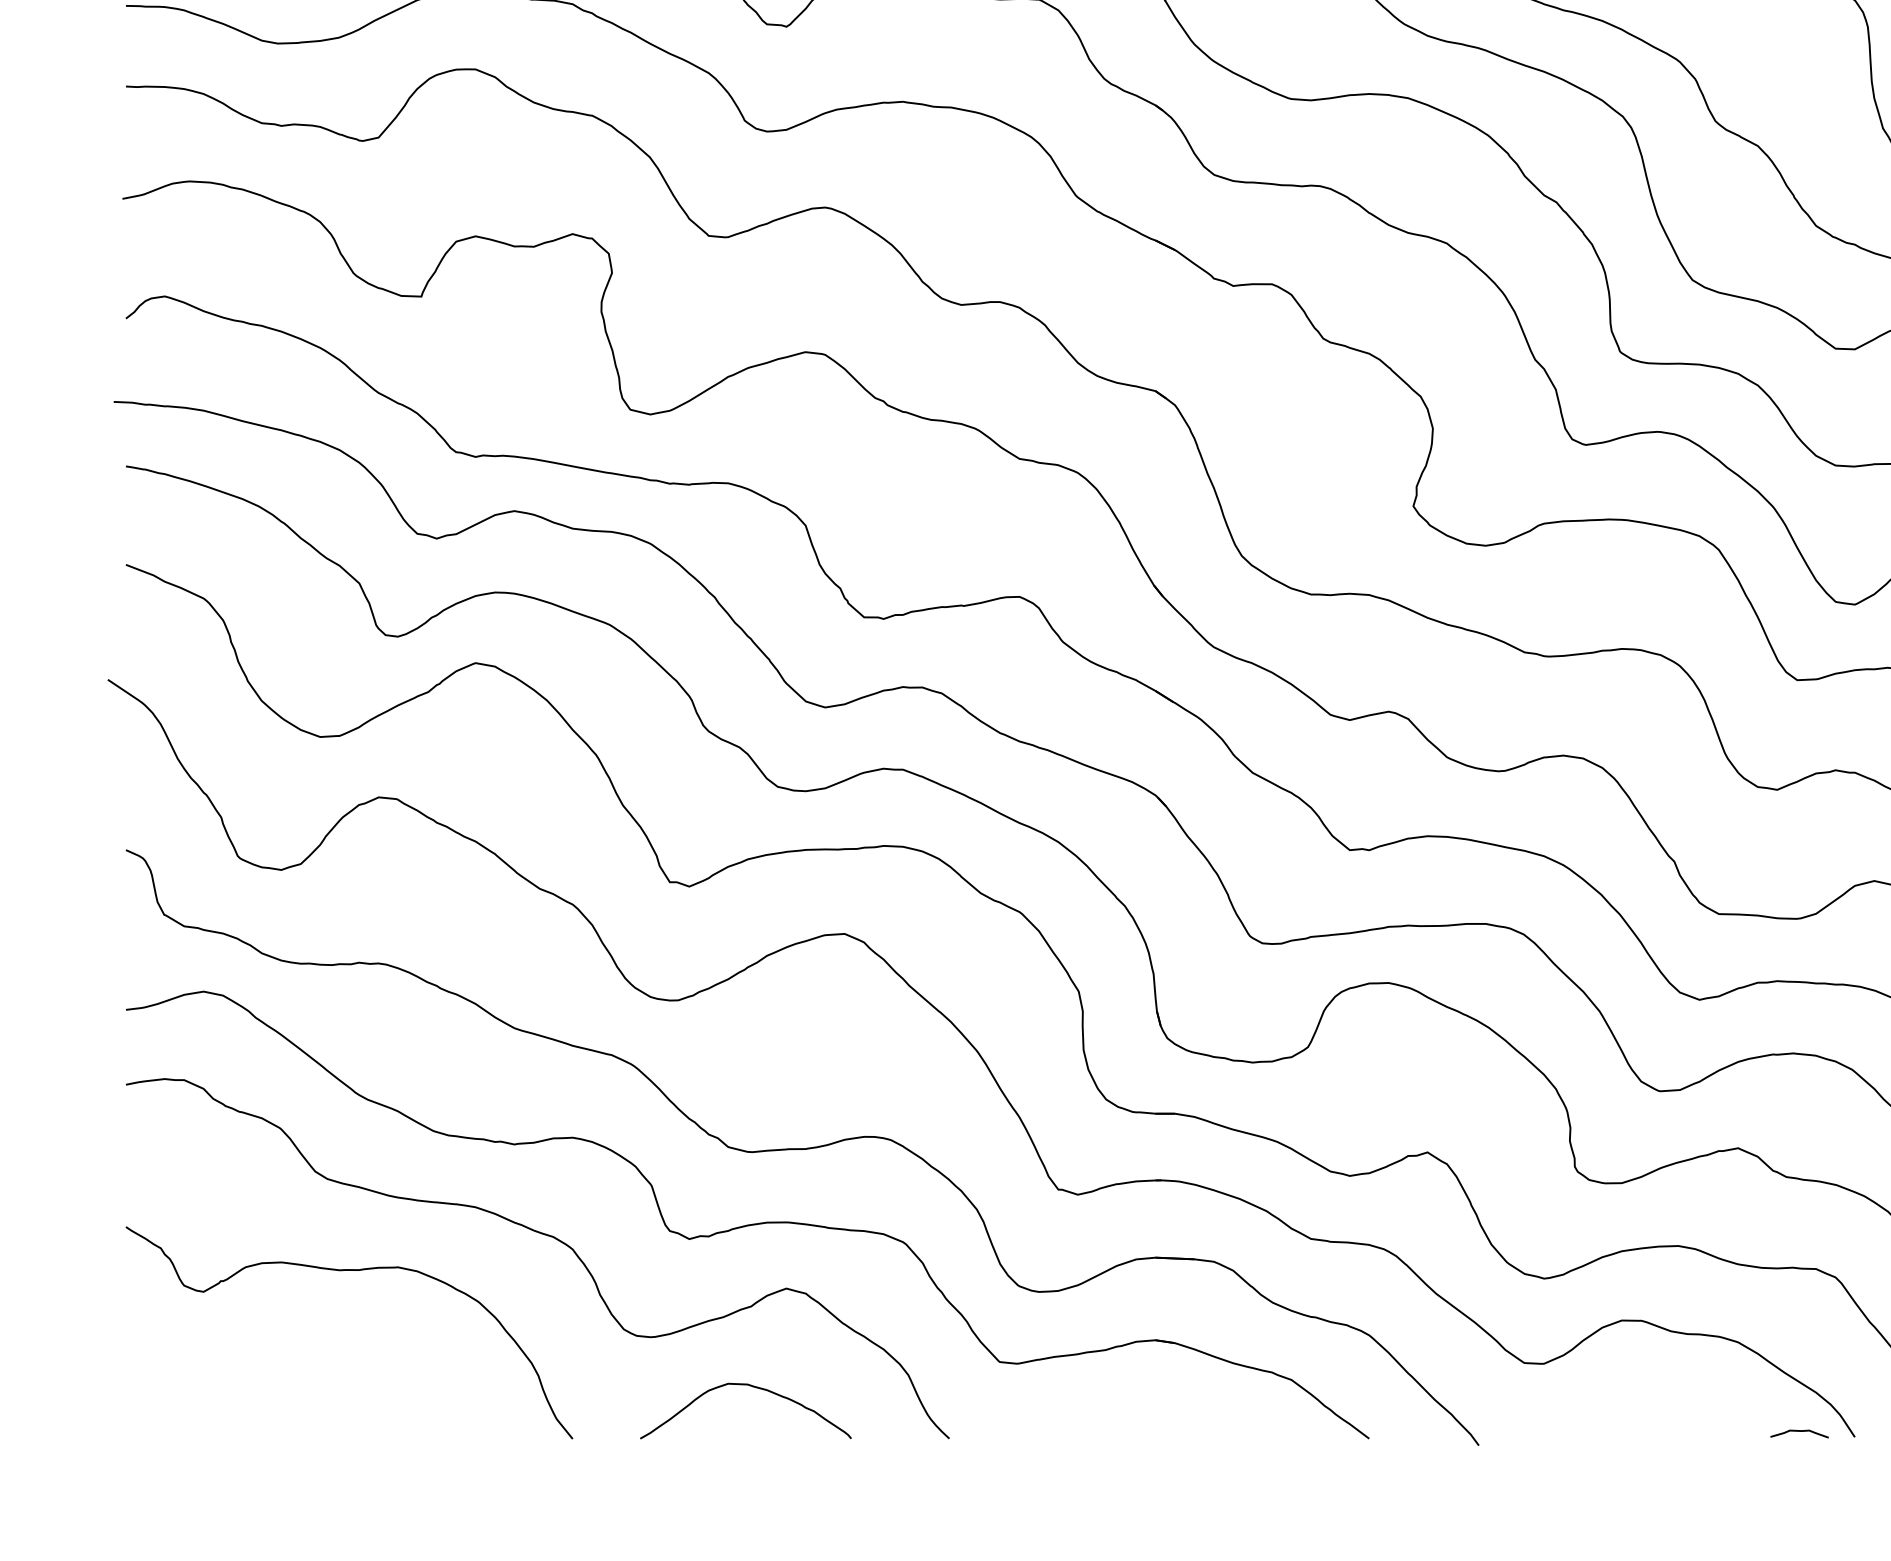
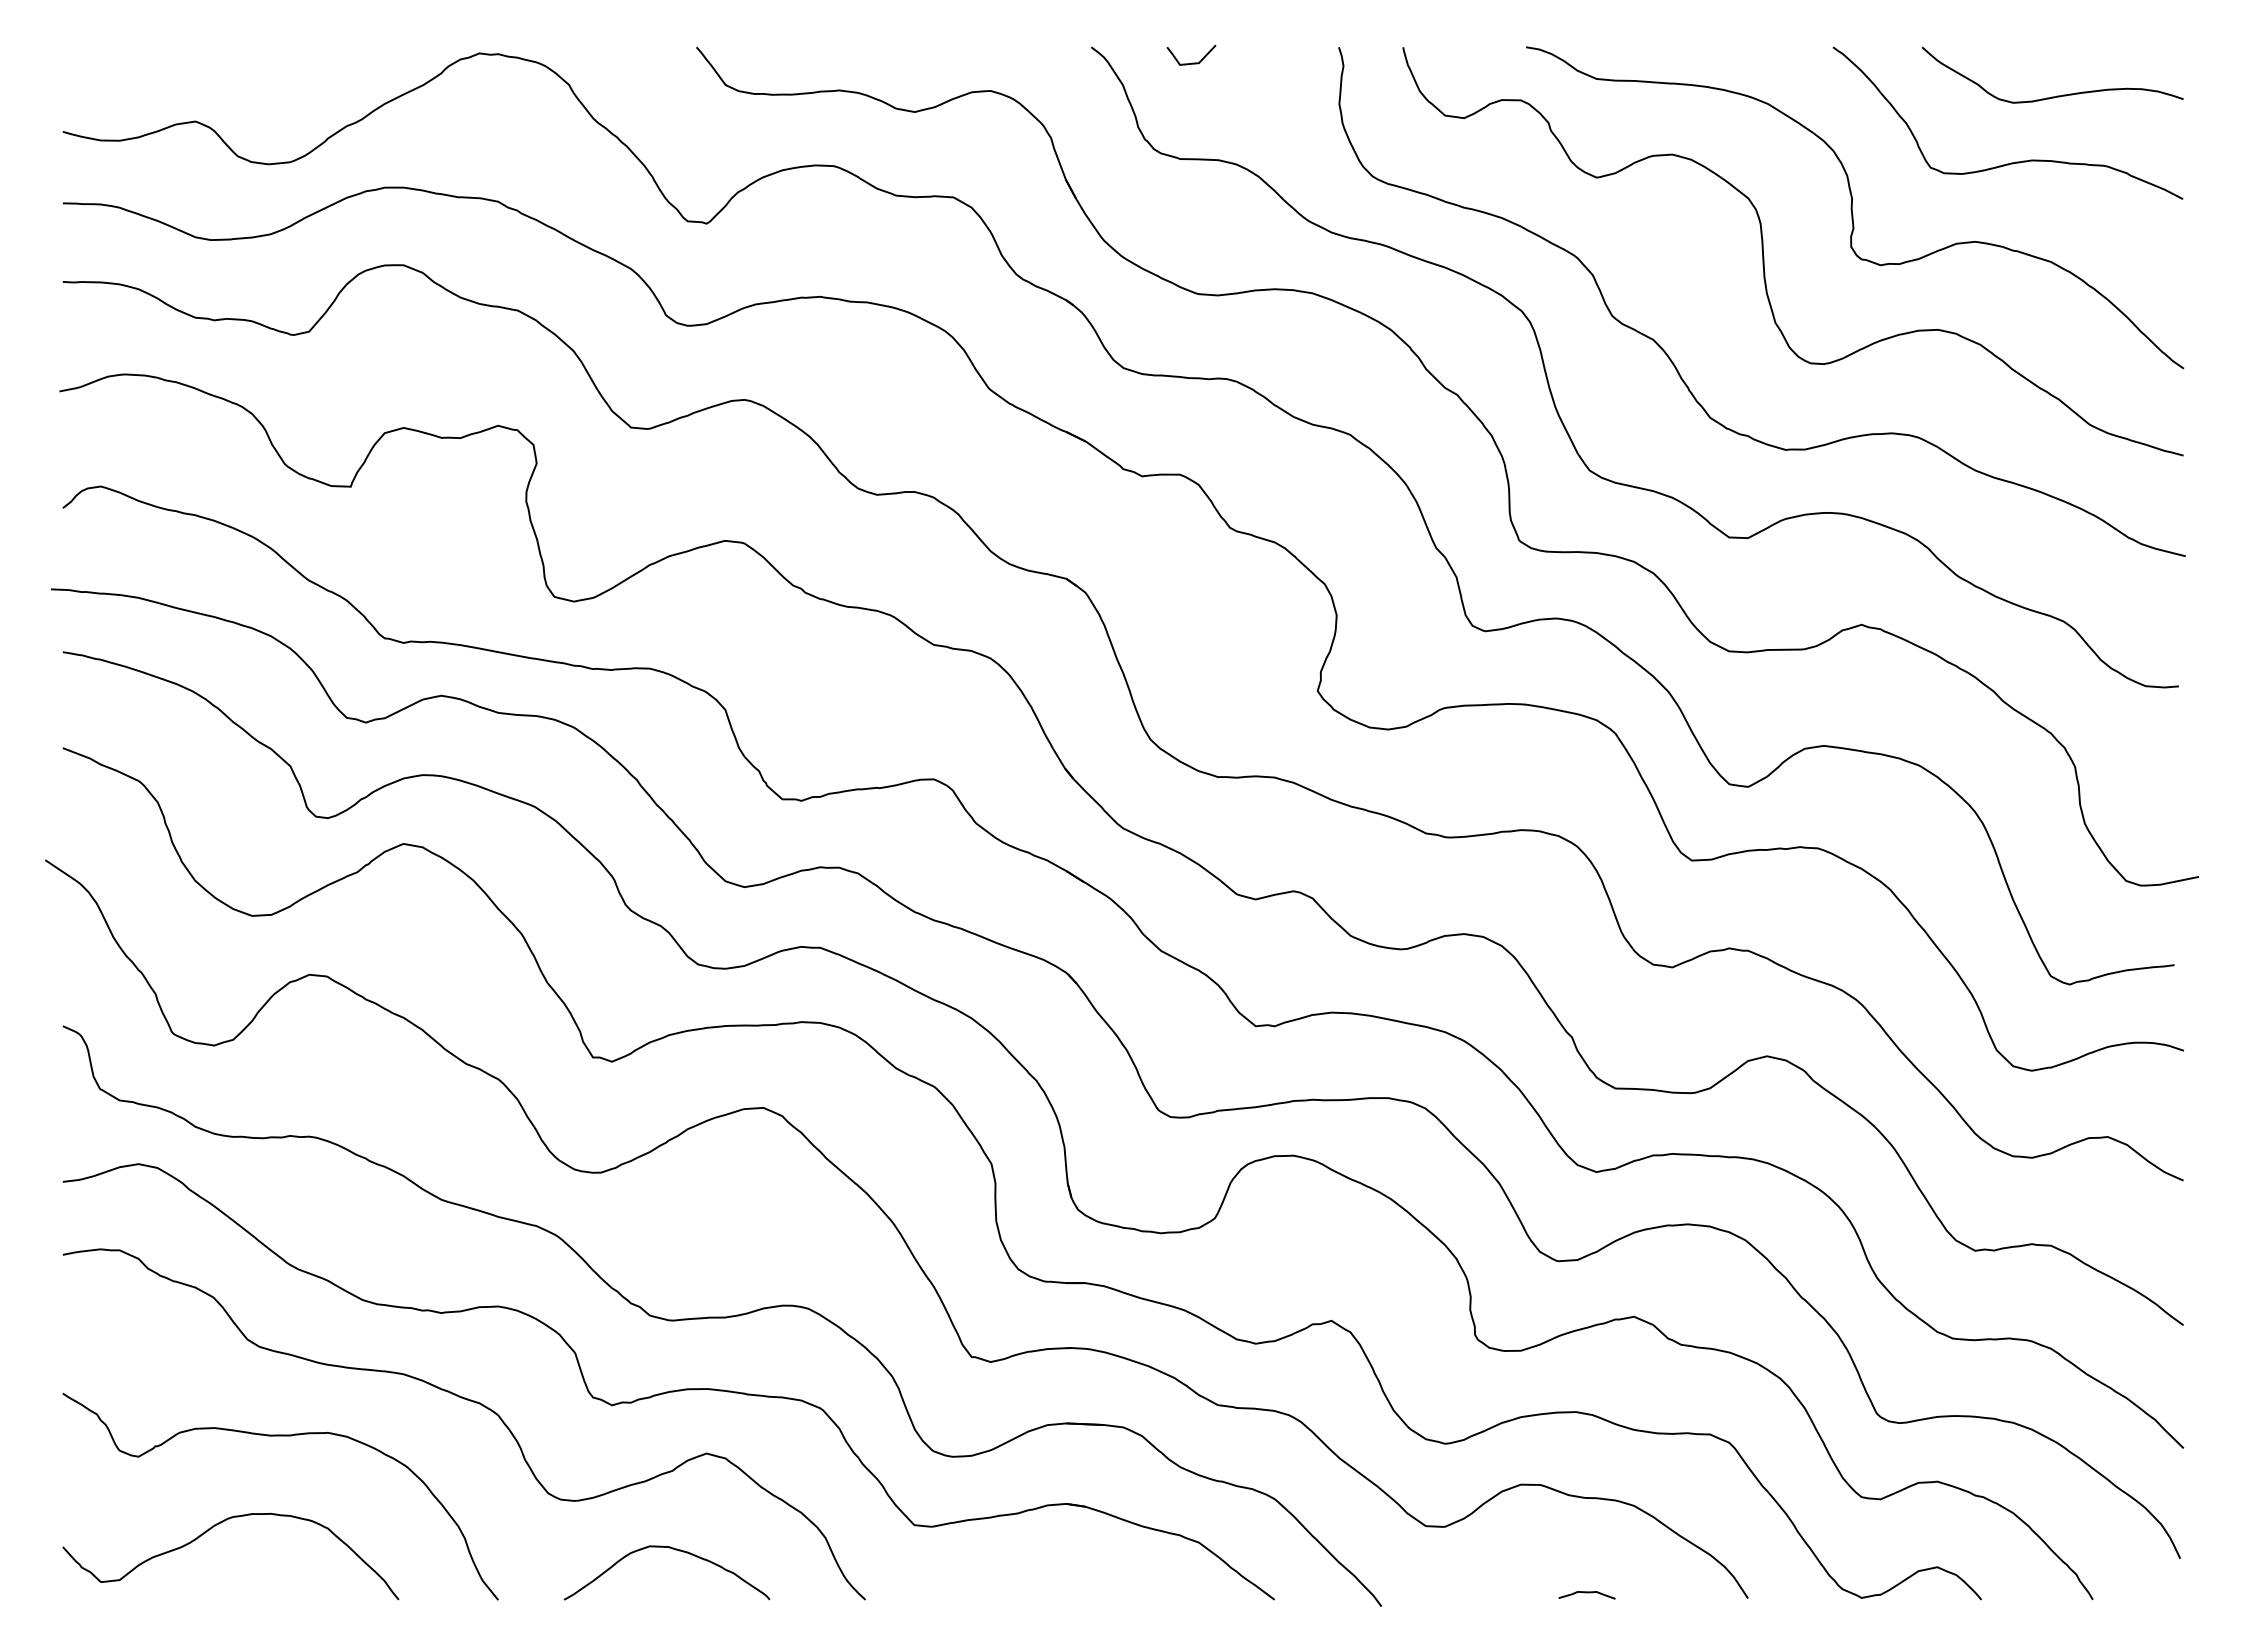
curve: (279, 1365) -> (212, 1528), added
curve: (1798, 1432) -> (1586, 1593), moved

